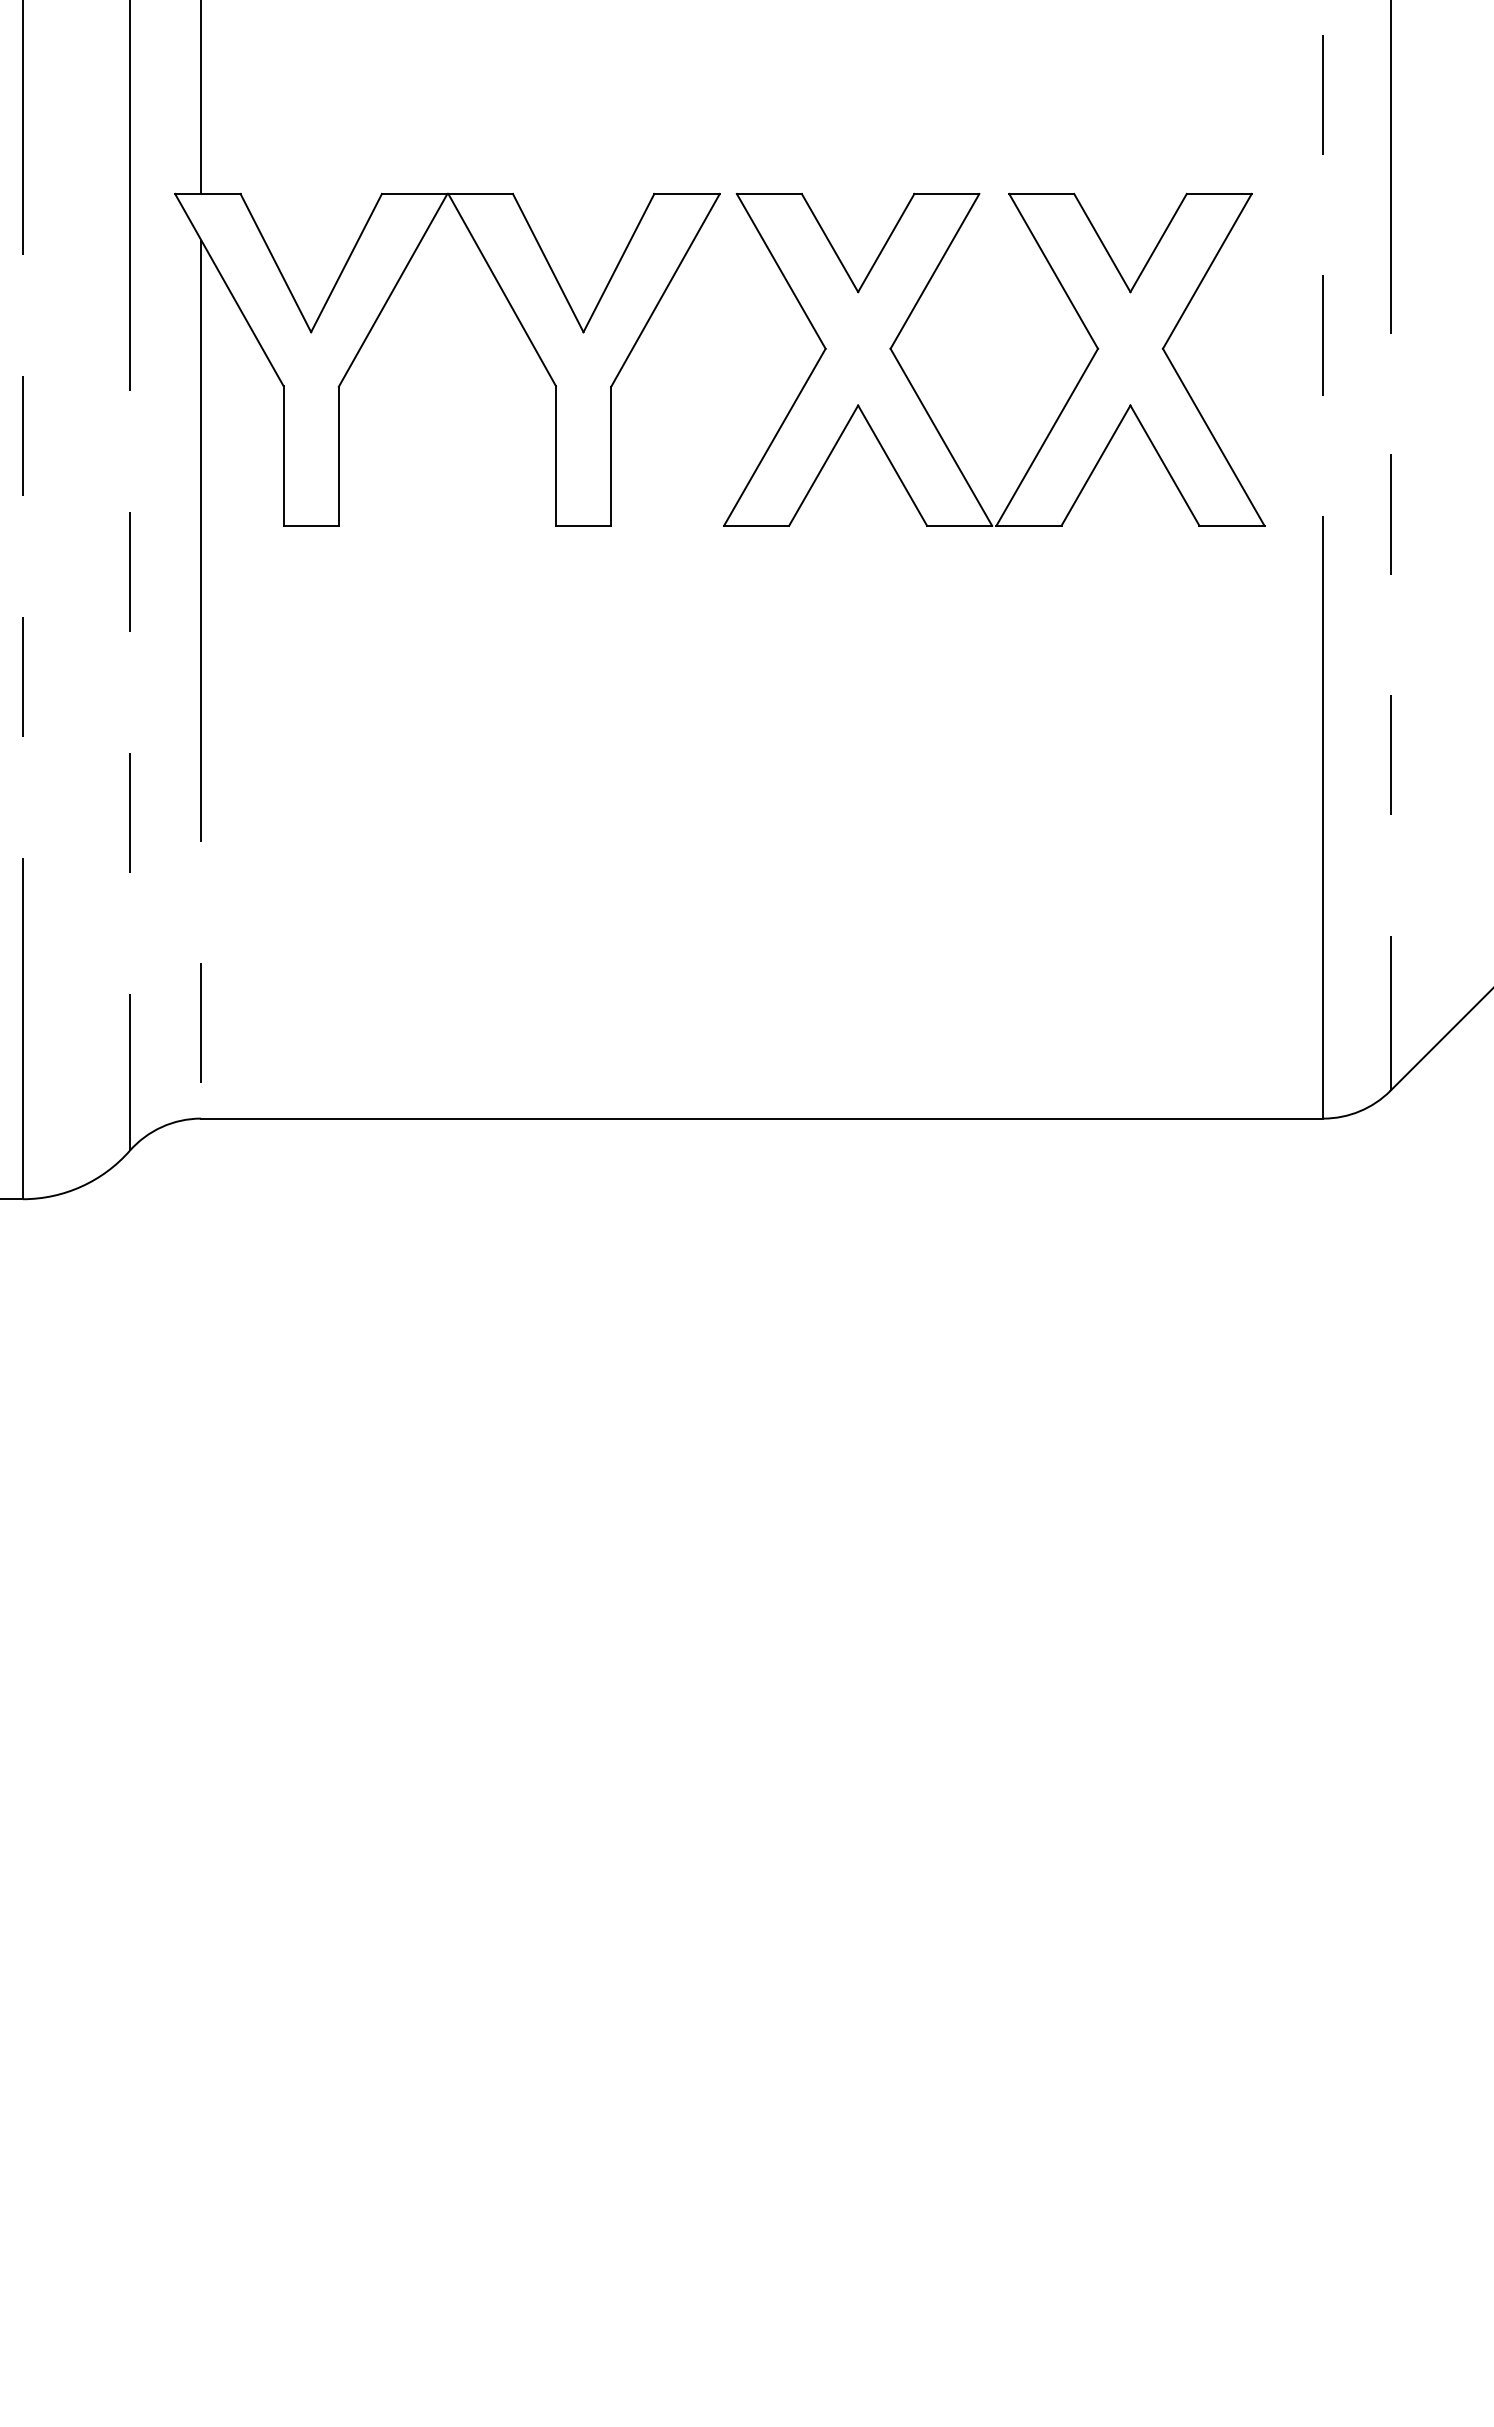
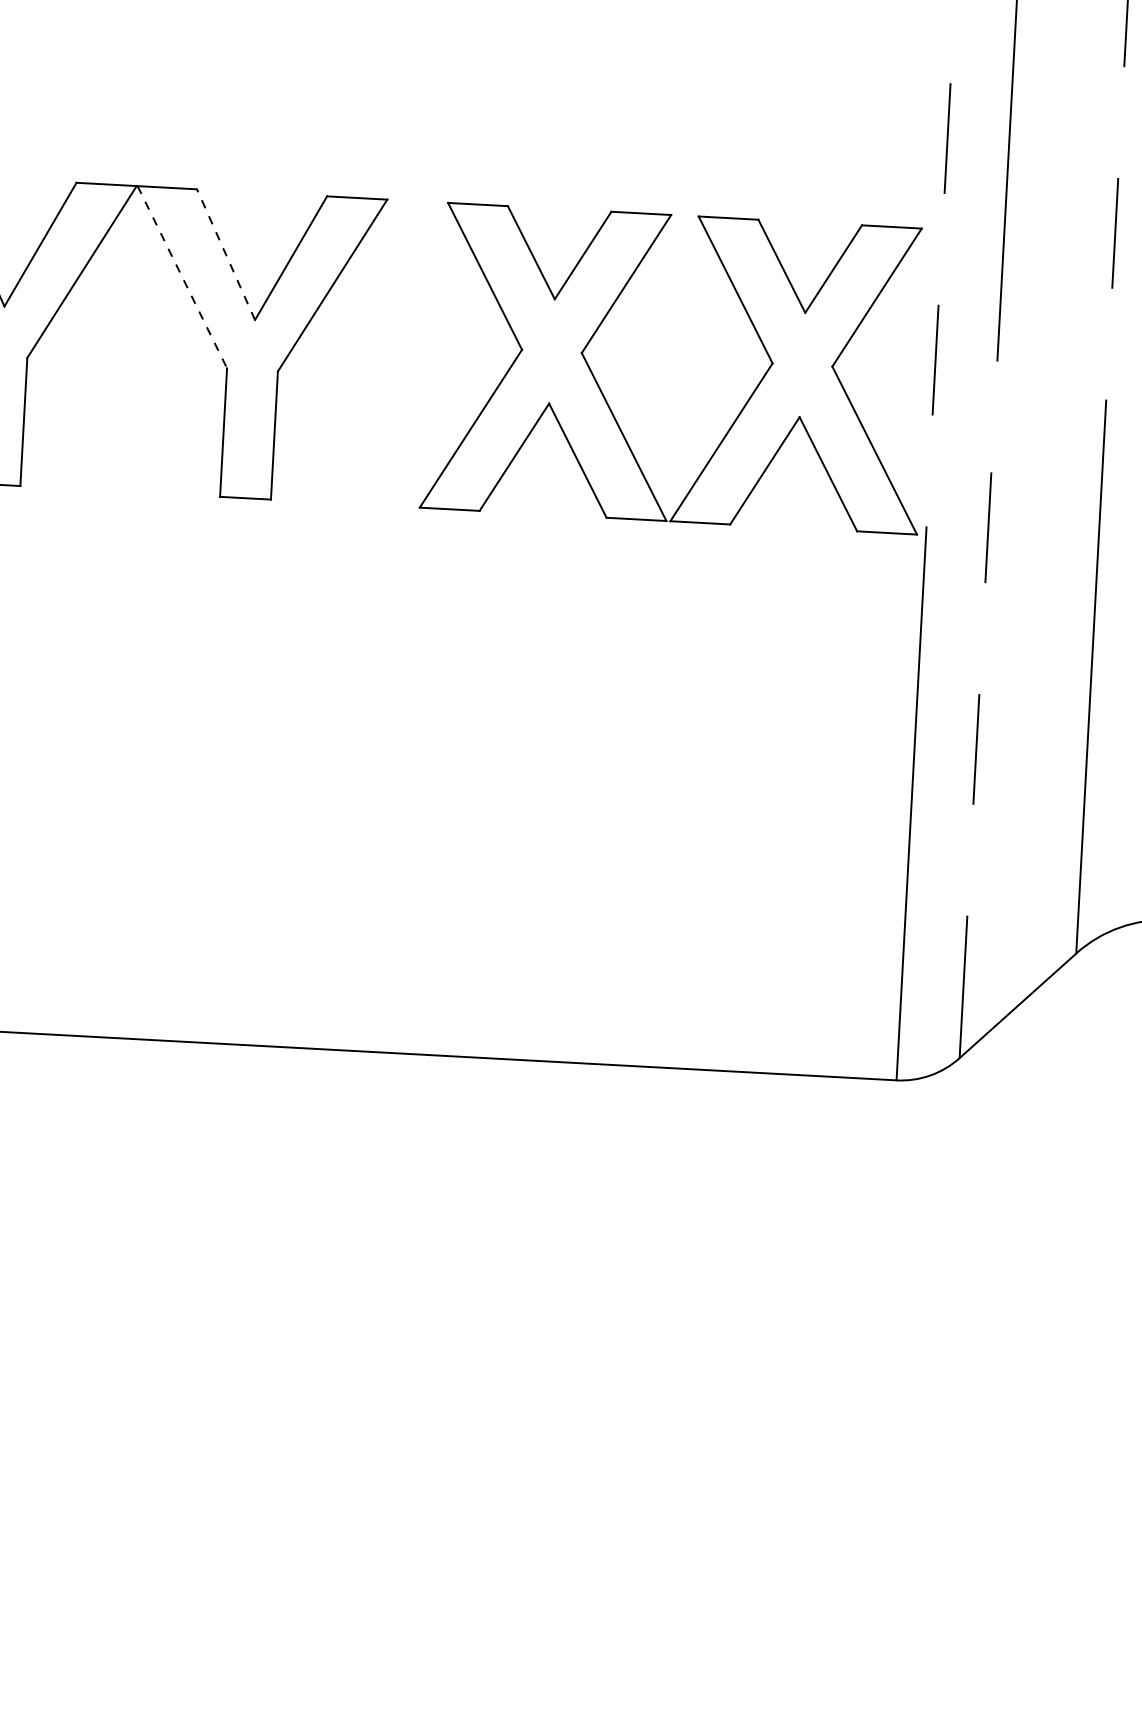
line: (548, 263) -> (226, 255), solid -> dashed
line: (502, 290) -> (182, 277), solid -> dashed
part: (1067, 399) -> (742, 408), moved

